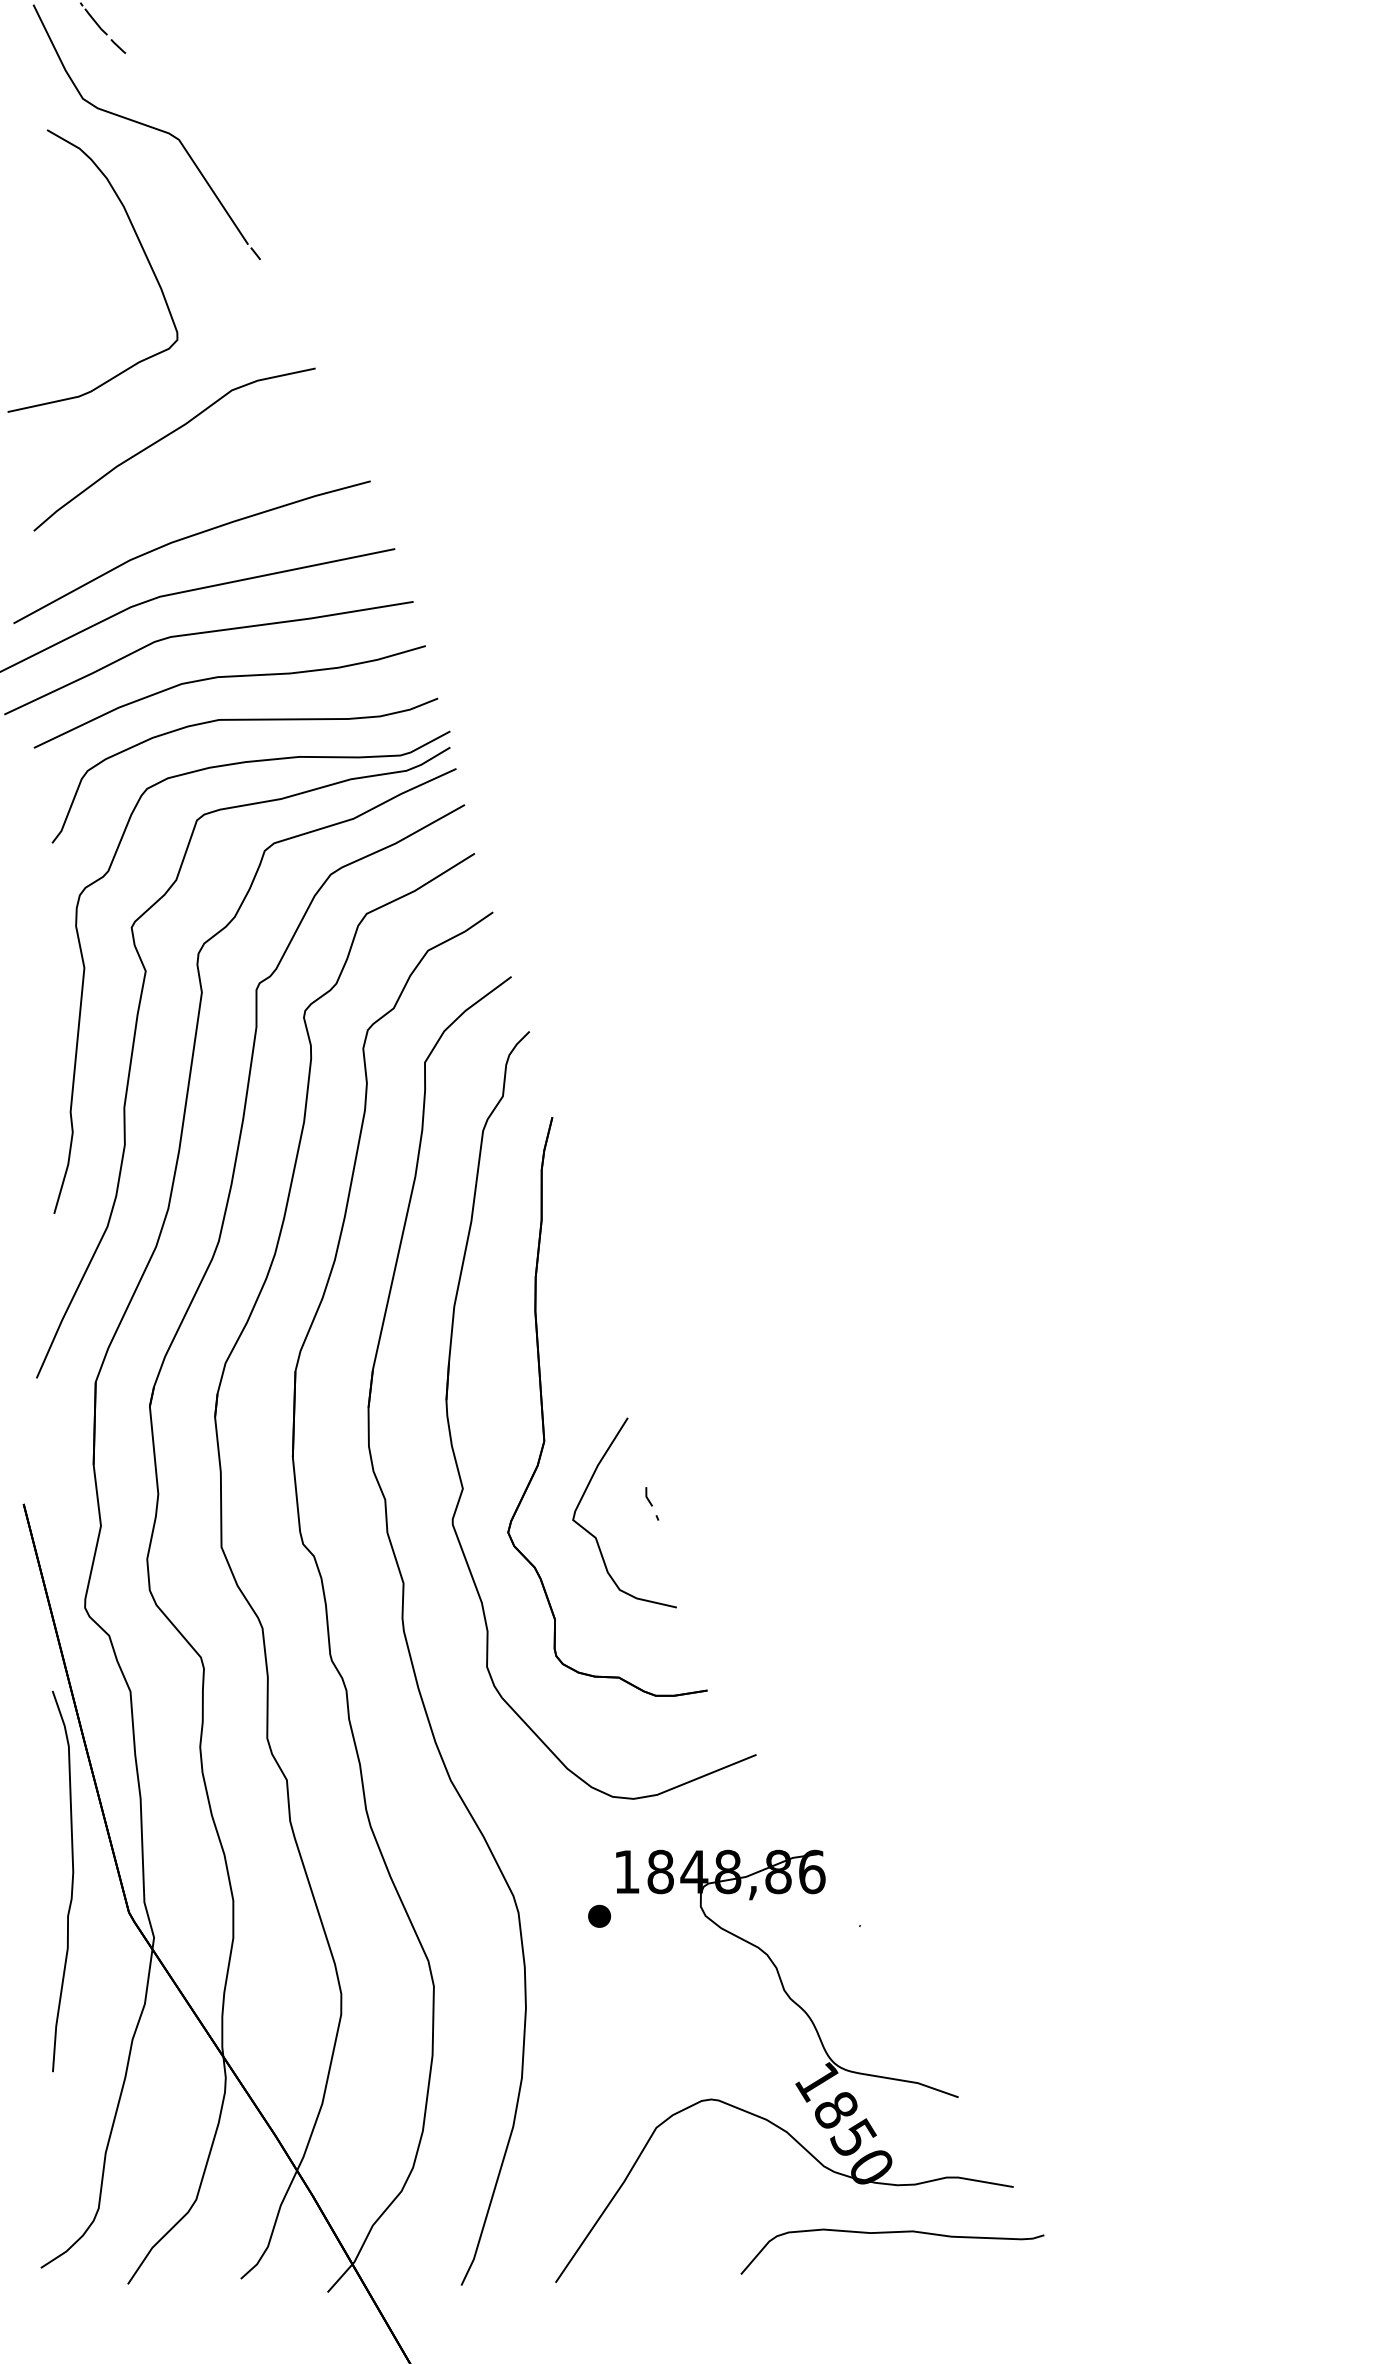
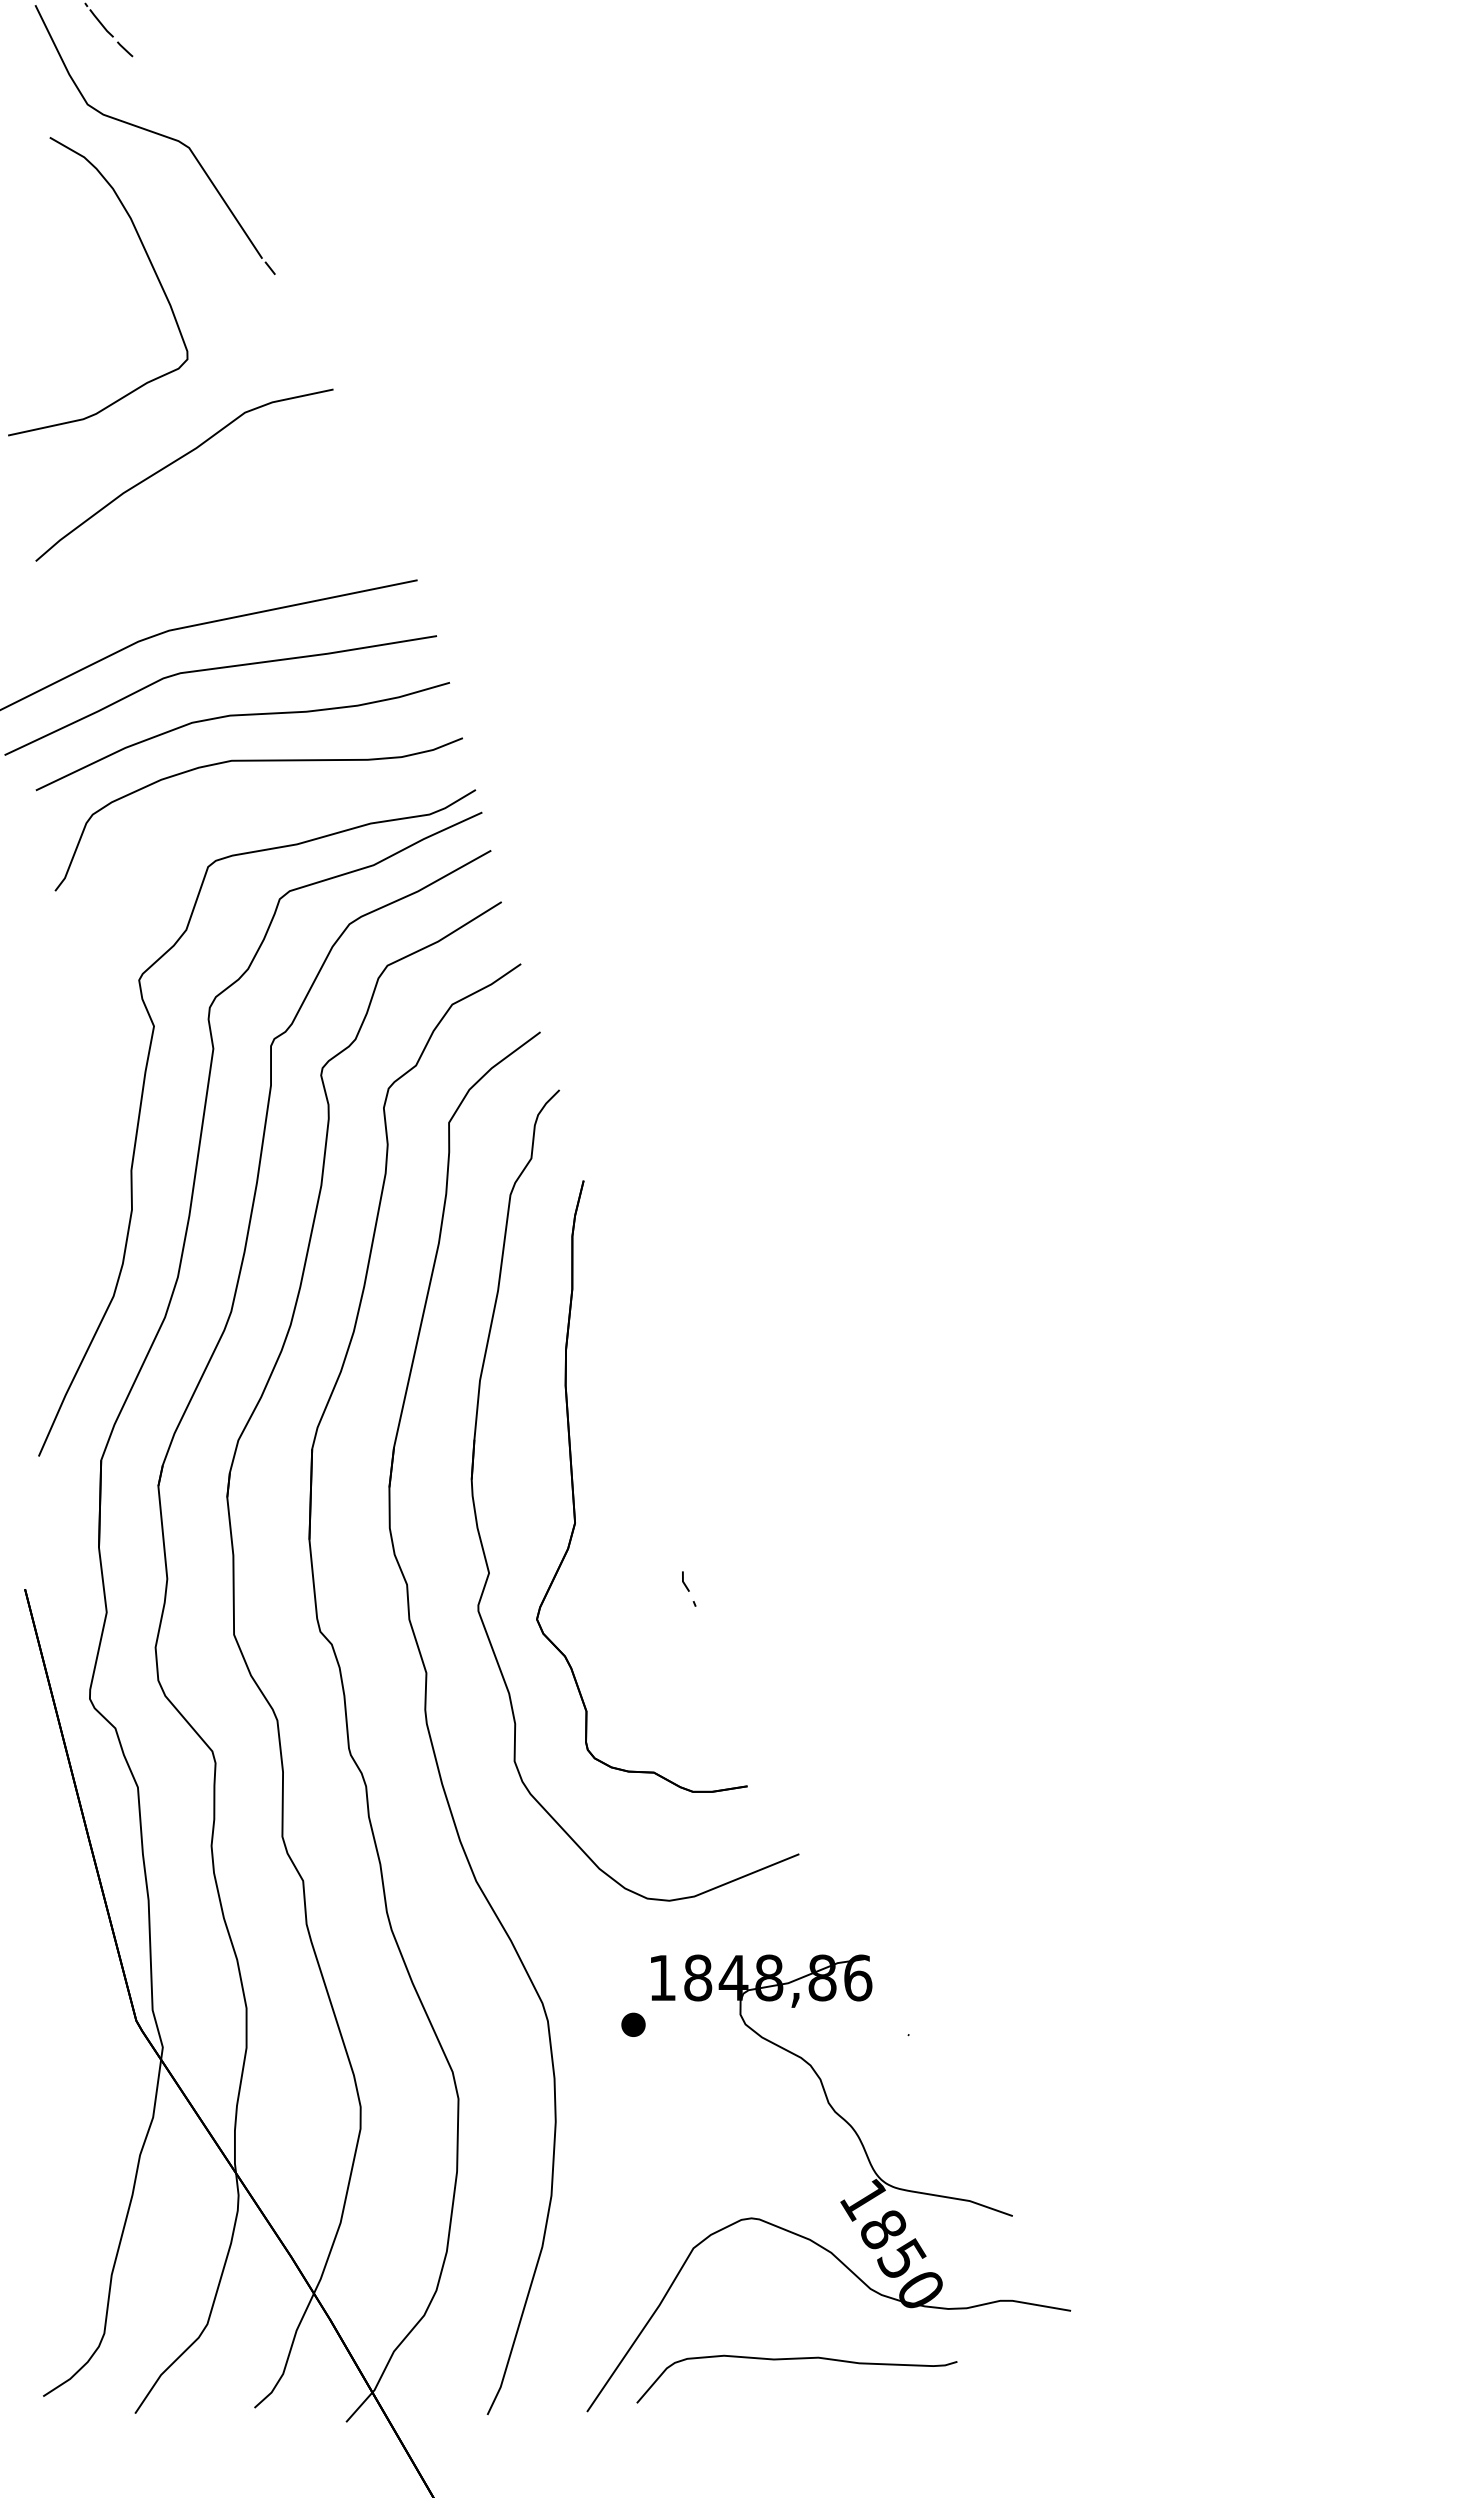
curve: (185, 538) -> (196, 569), removed
curve: (85, 968) -> (90, 1023), removed
curve: (596, 1537) -> (630, 1624), removed
curve: (71, 1882) -> (75, 1989), removed
curve: (892, 2233) -> (796, 2359), moved

